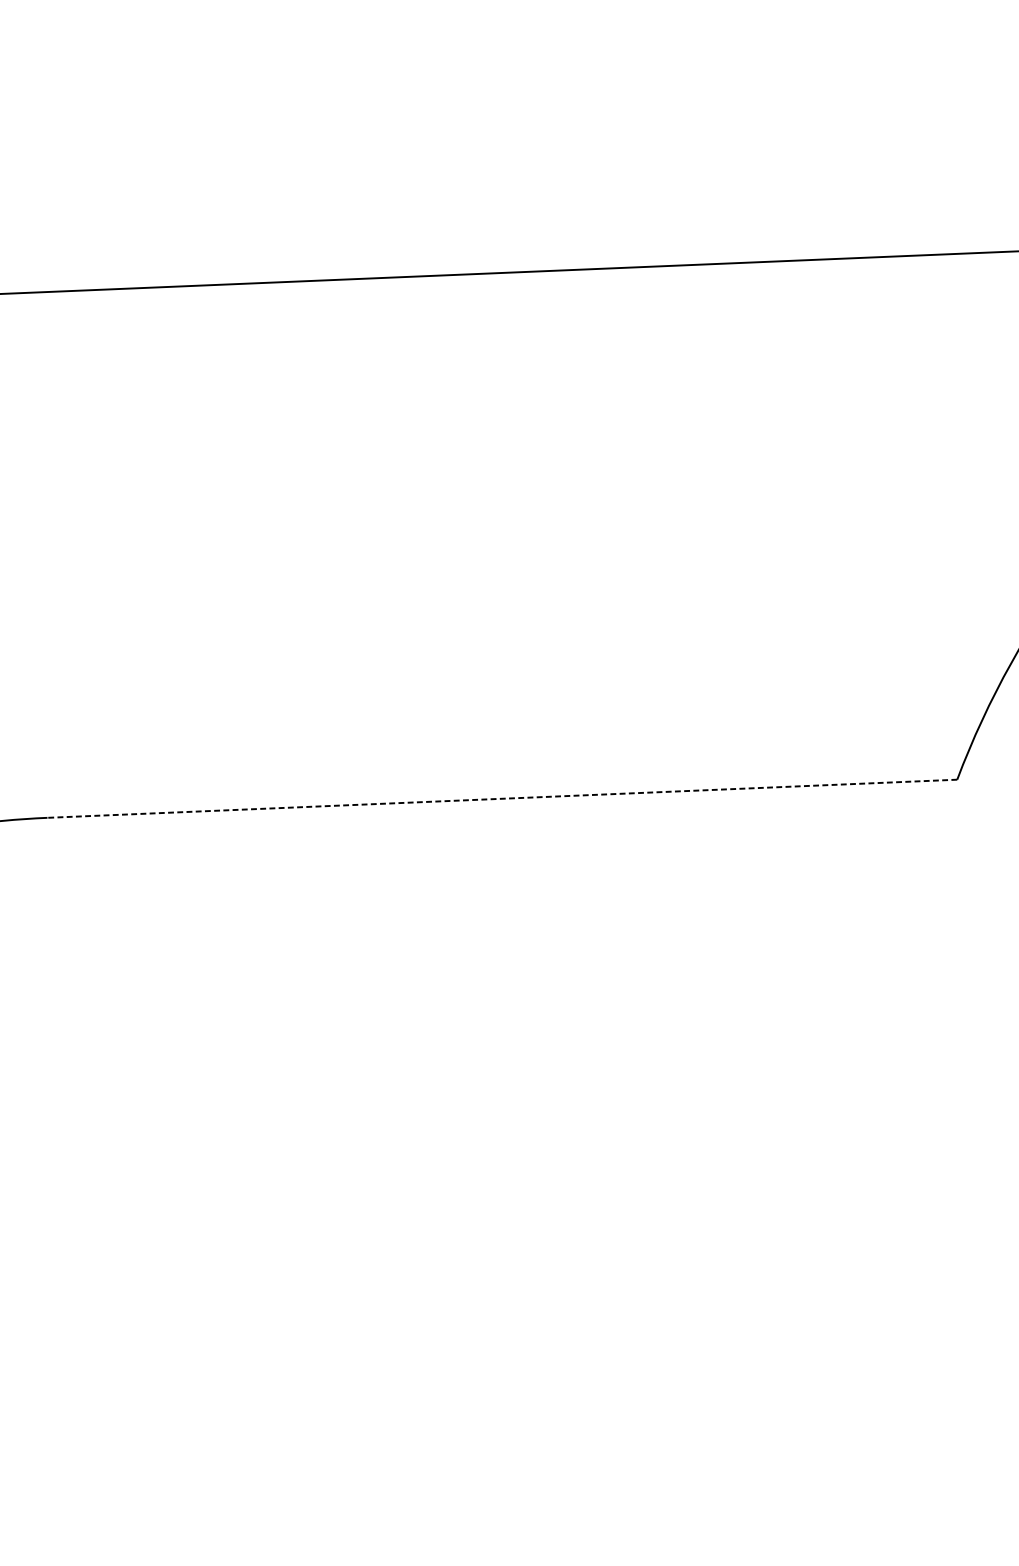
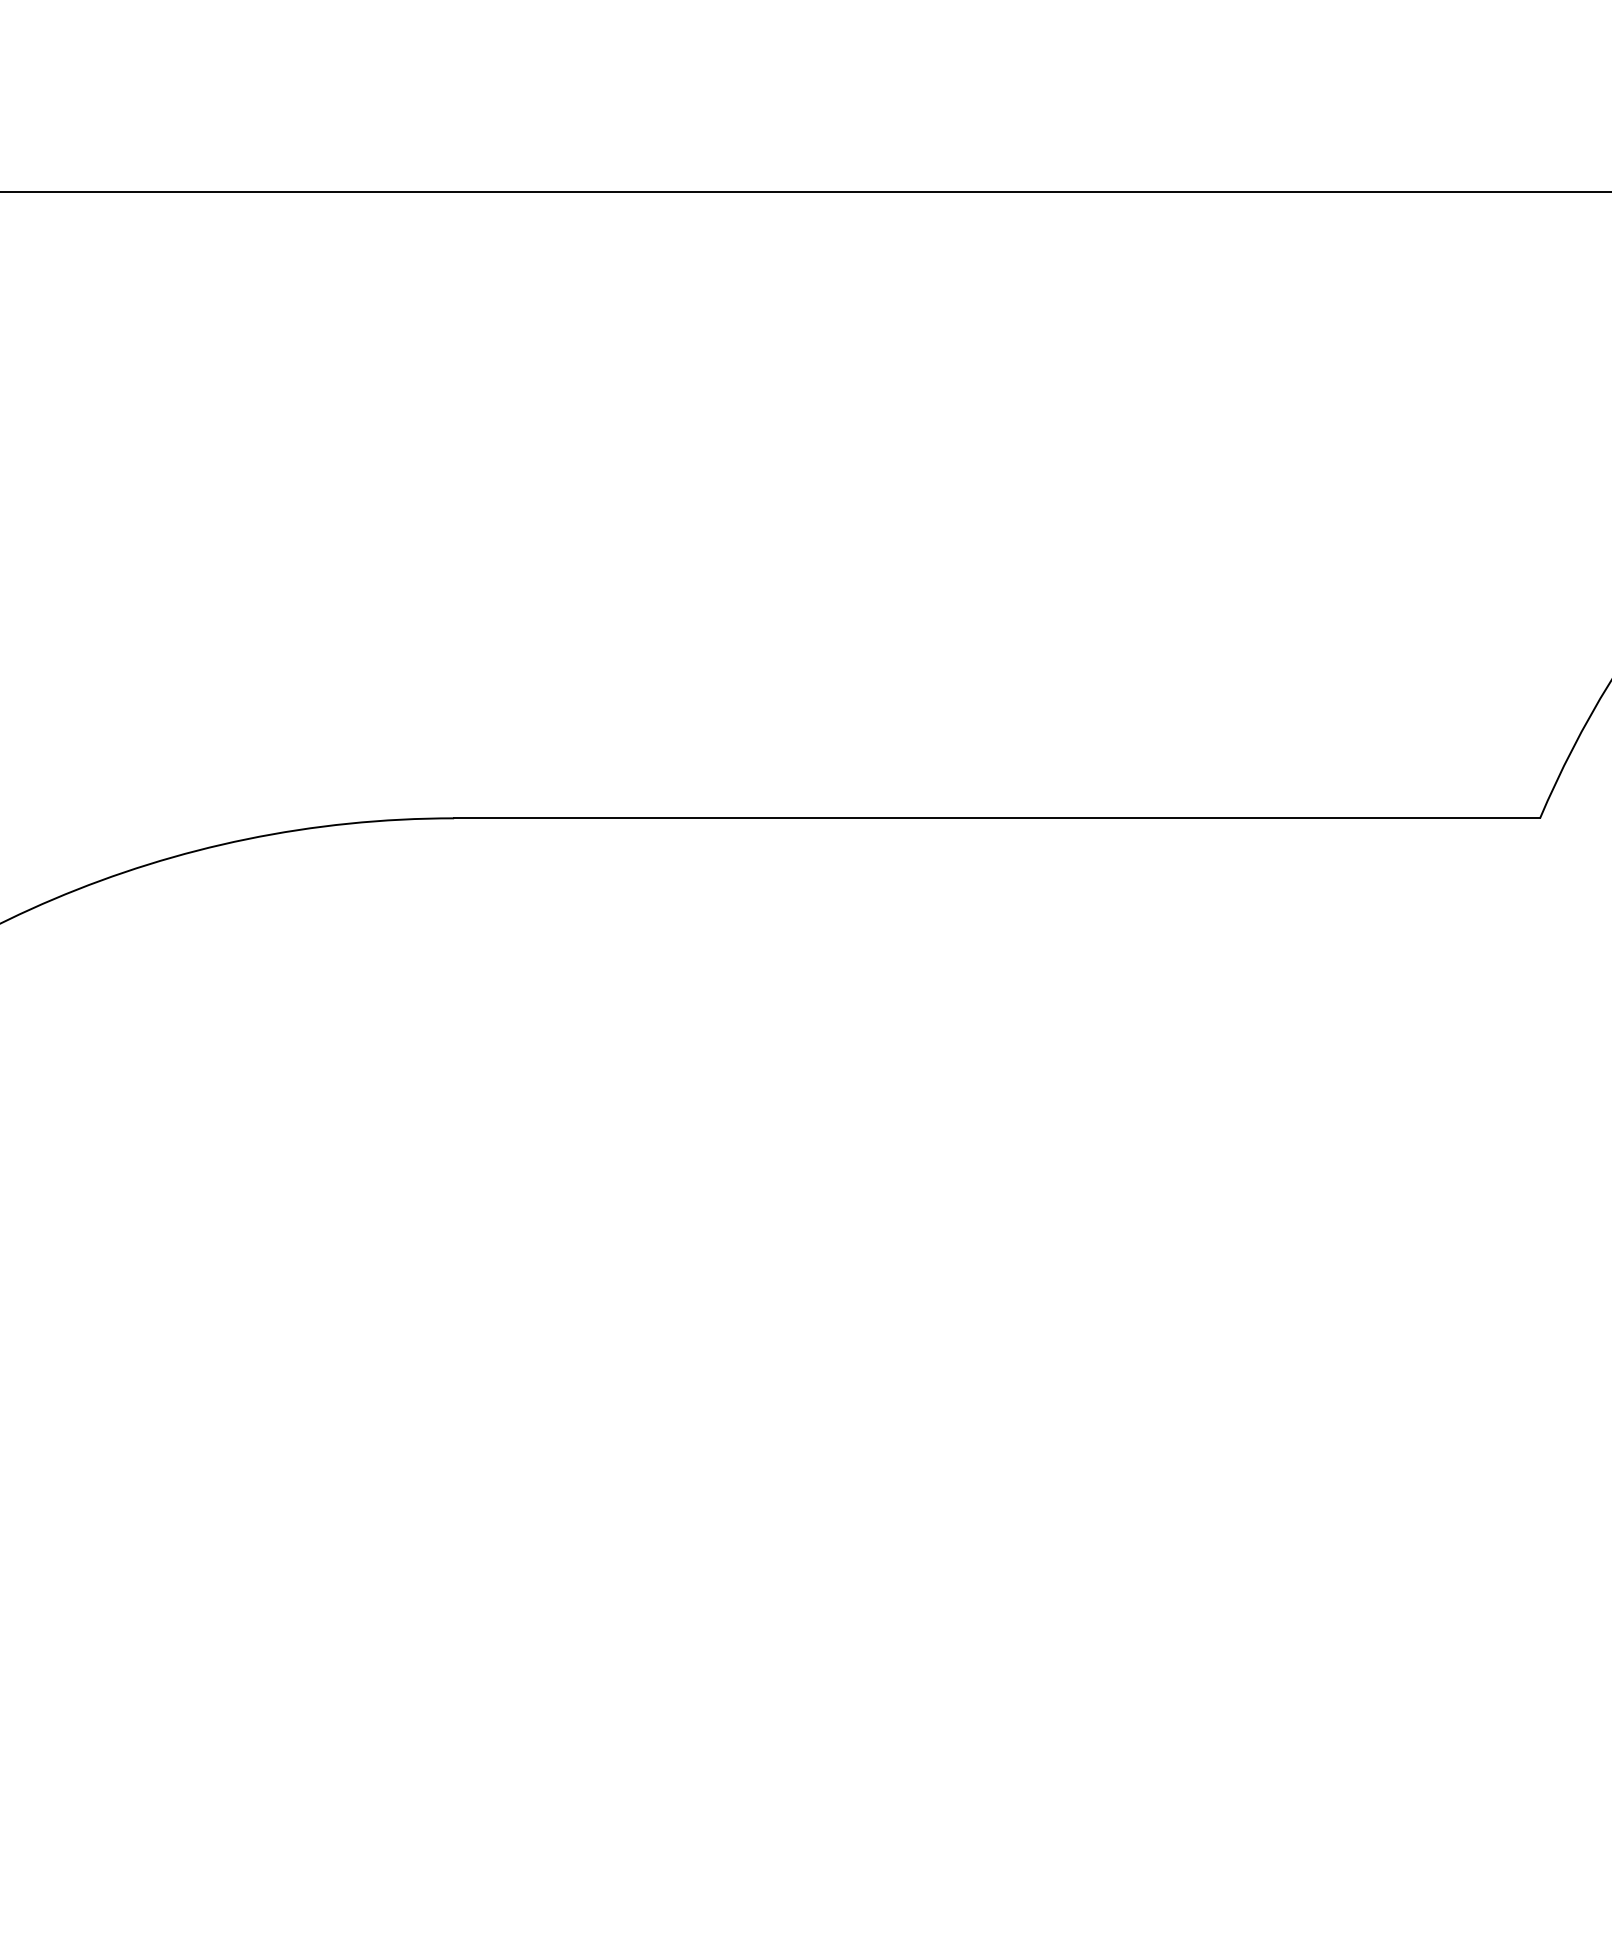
line: (502, 798) -> (997, 818), dashed -> solid

